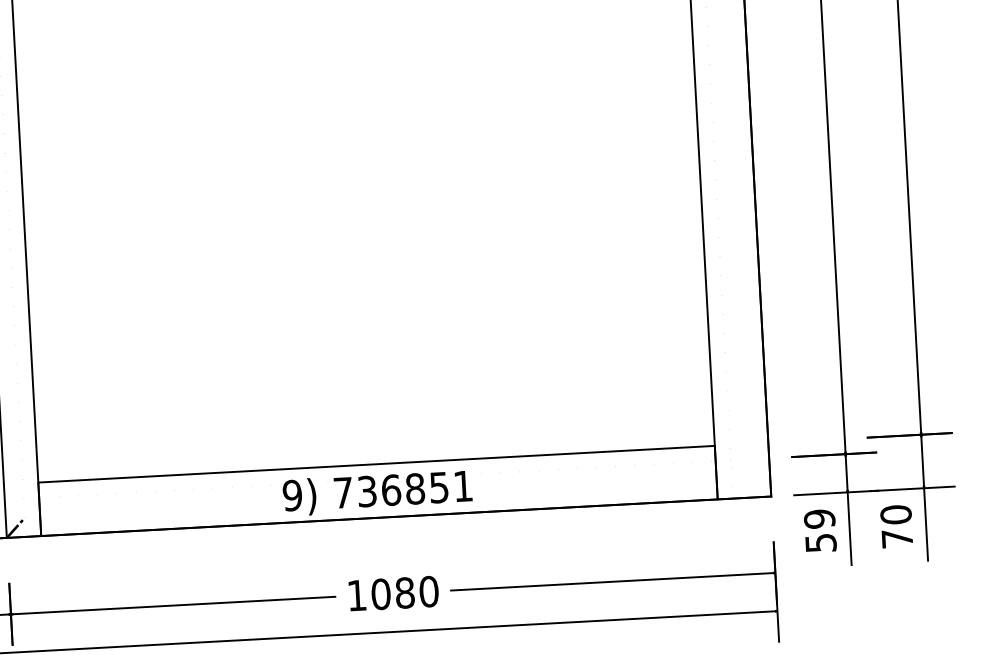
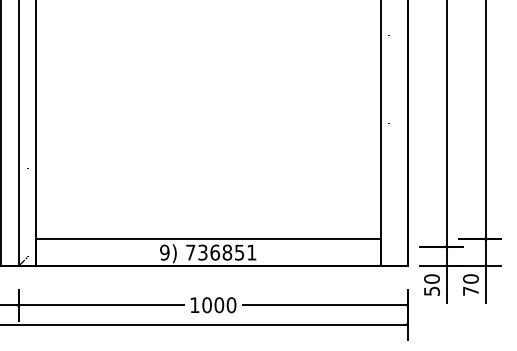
text: (818, 517) -> (431, 278), 59 -> 50
text: (405, 591) -> (219, 304), 1080 -> 1000

